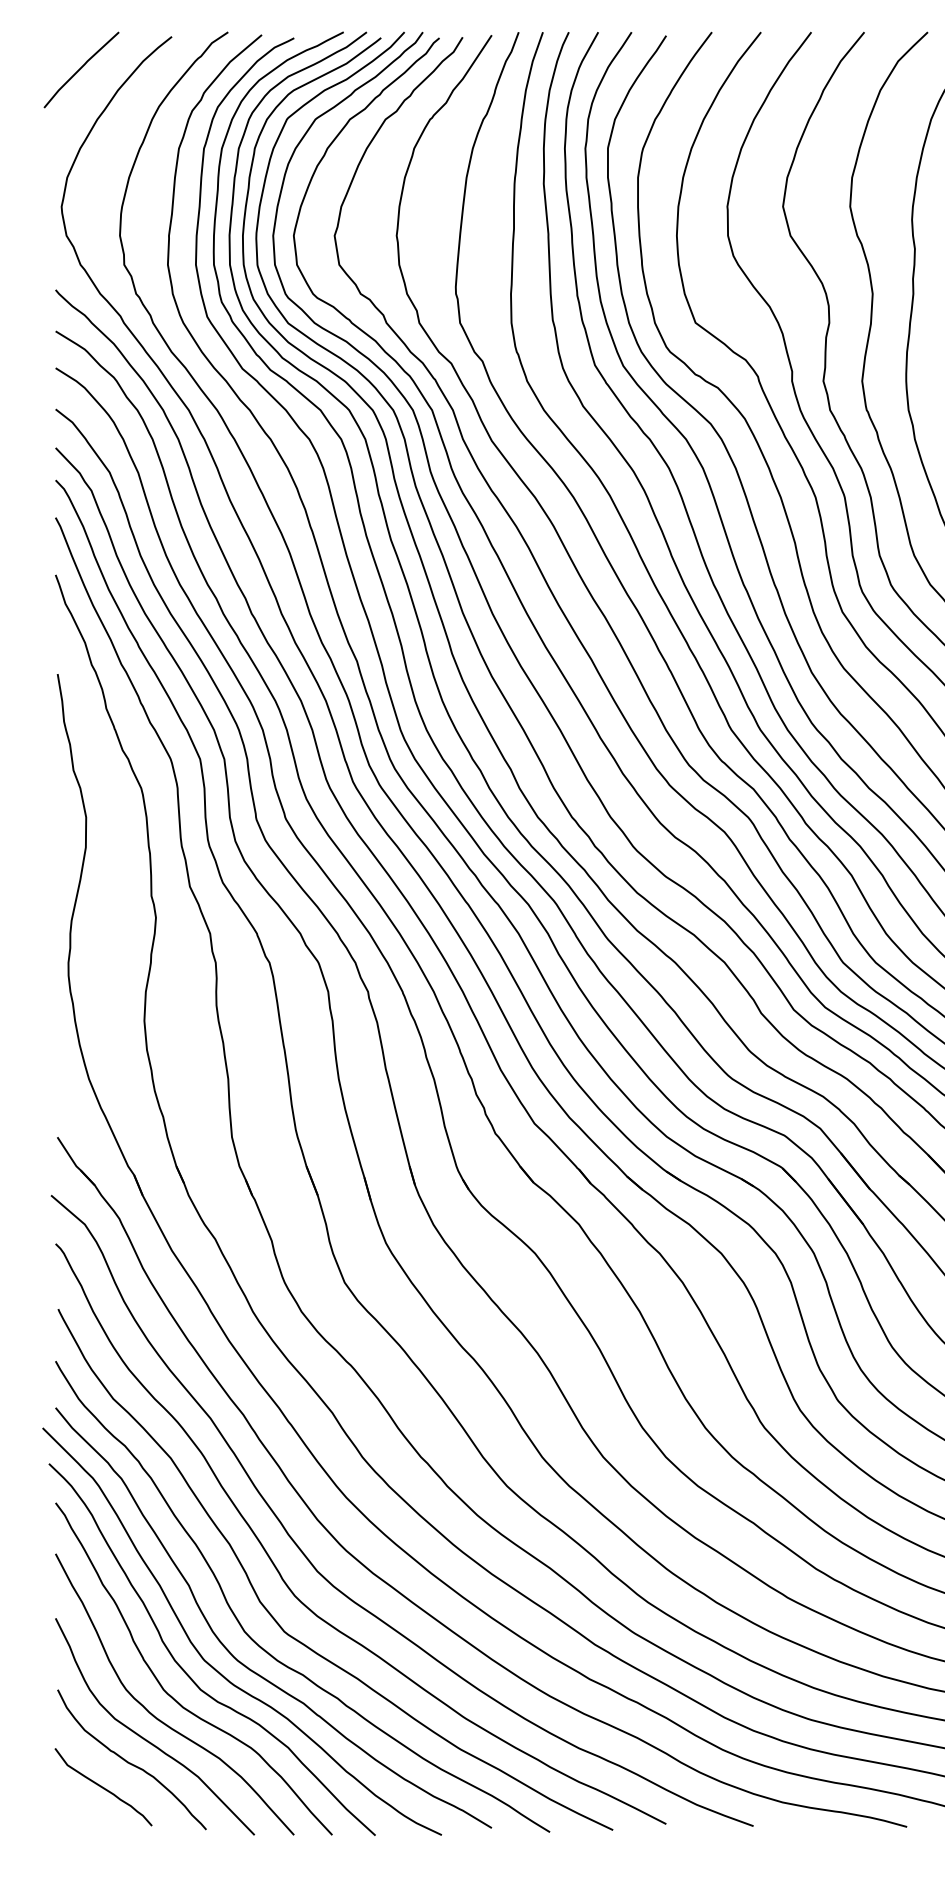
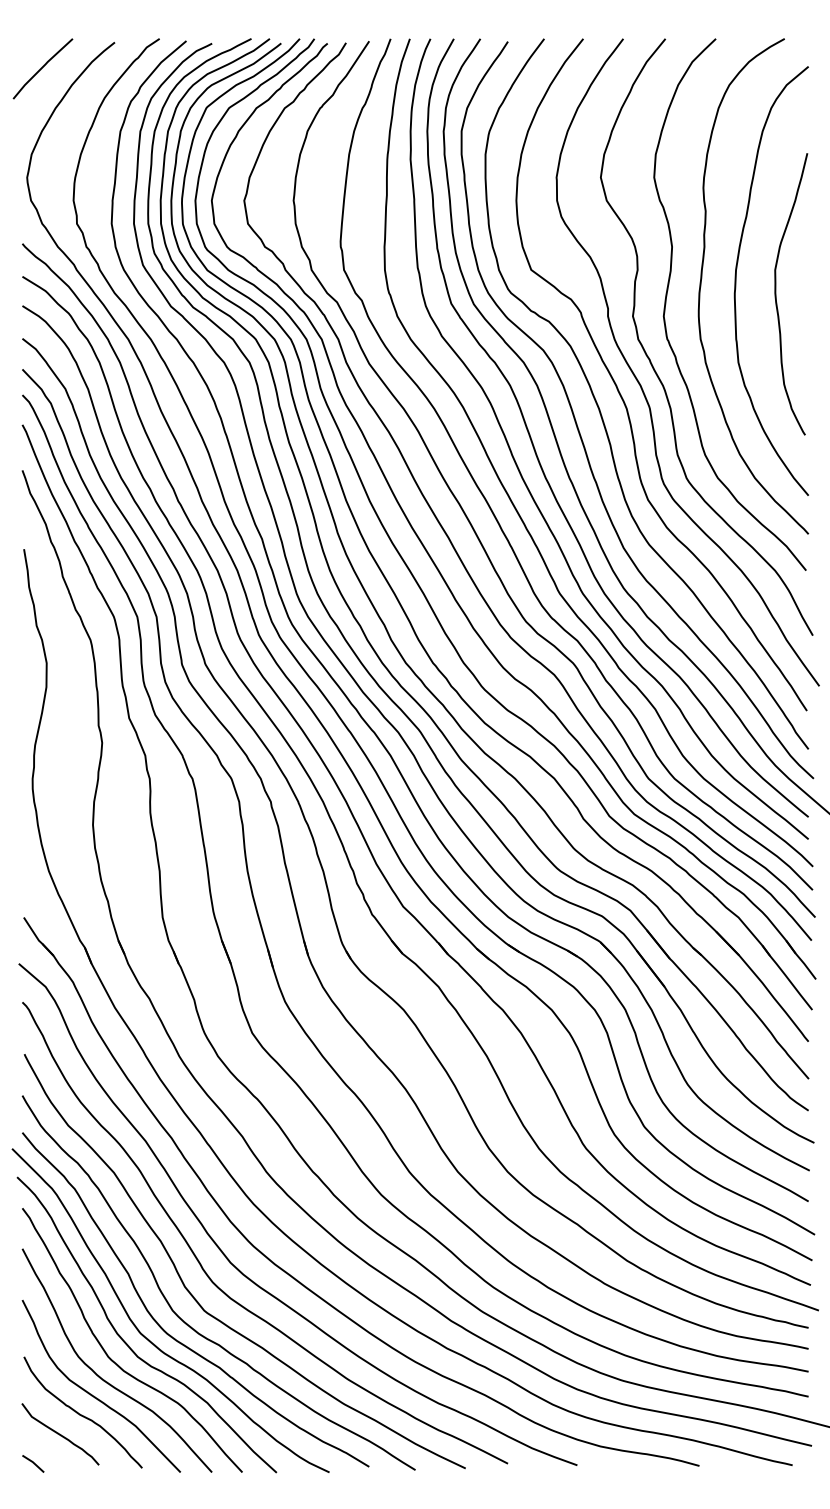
line: (69, 1823) -> (33, 1463), added

